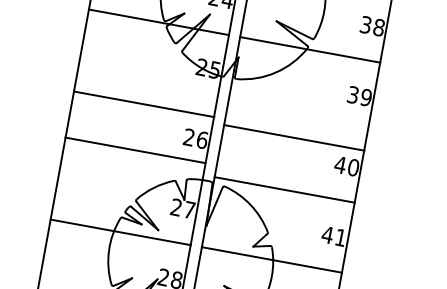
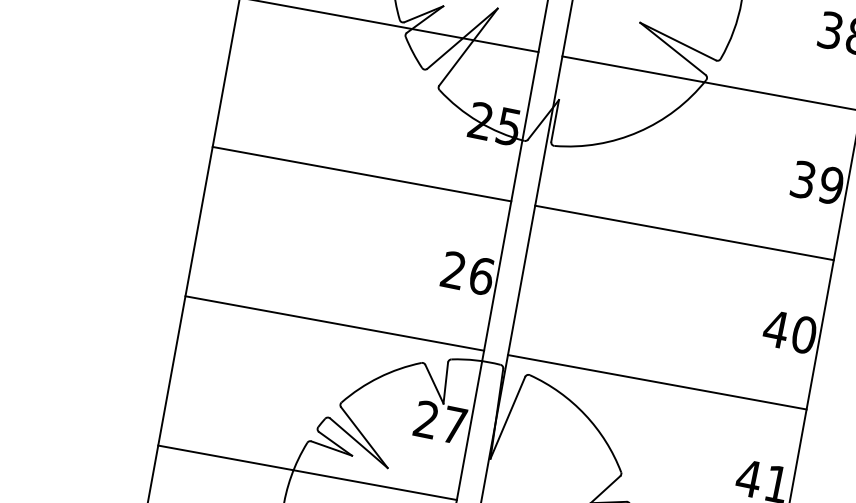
line: (144, 104) -> (362, 174), moved
line: (294, 137) -> (684, 232), moved
line: (135, 150) -> (334, 323), moved

